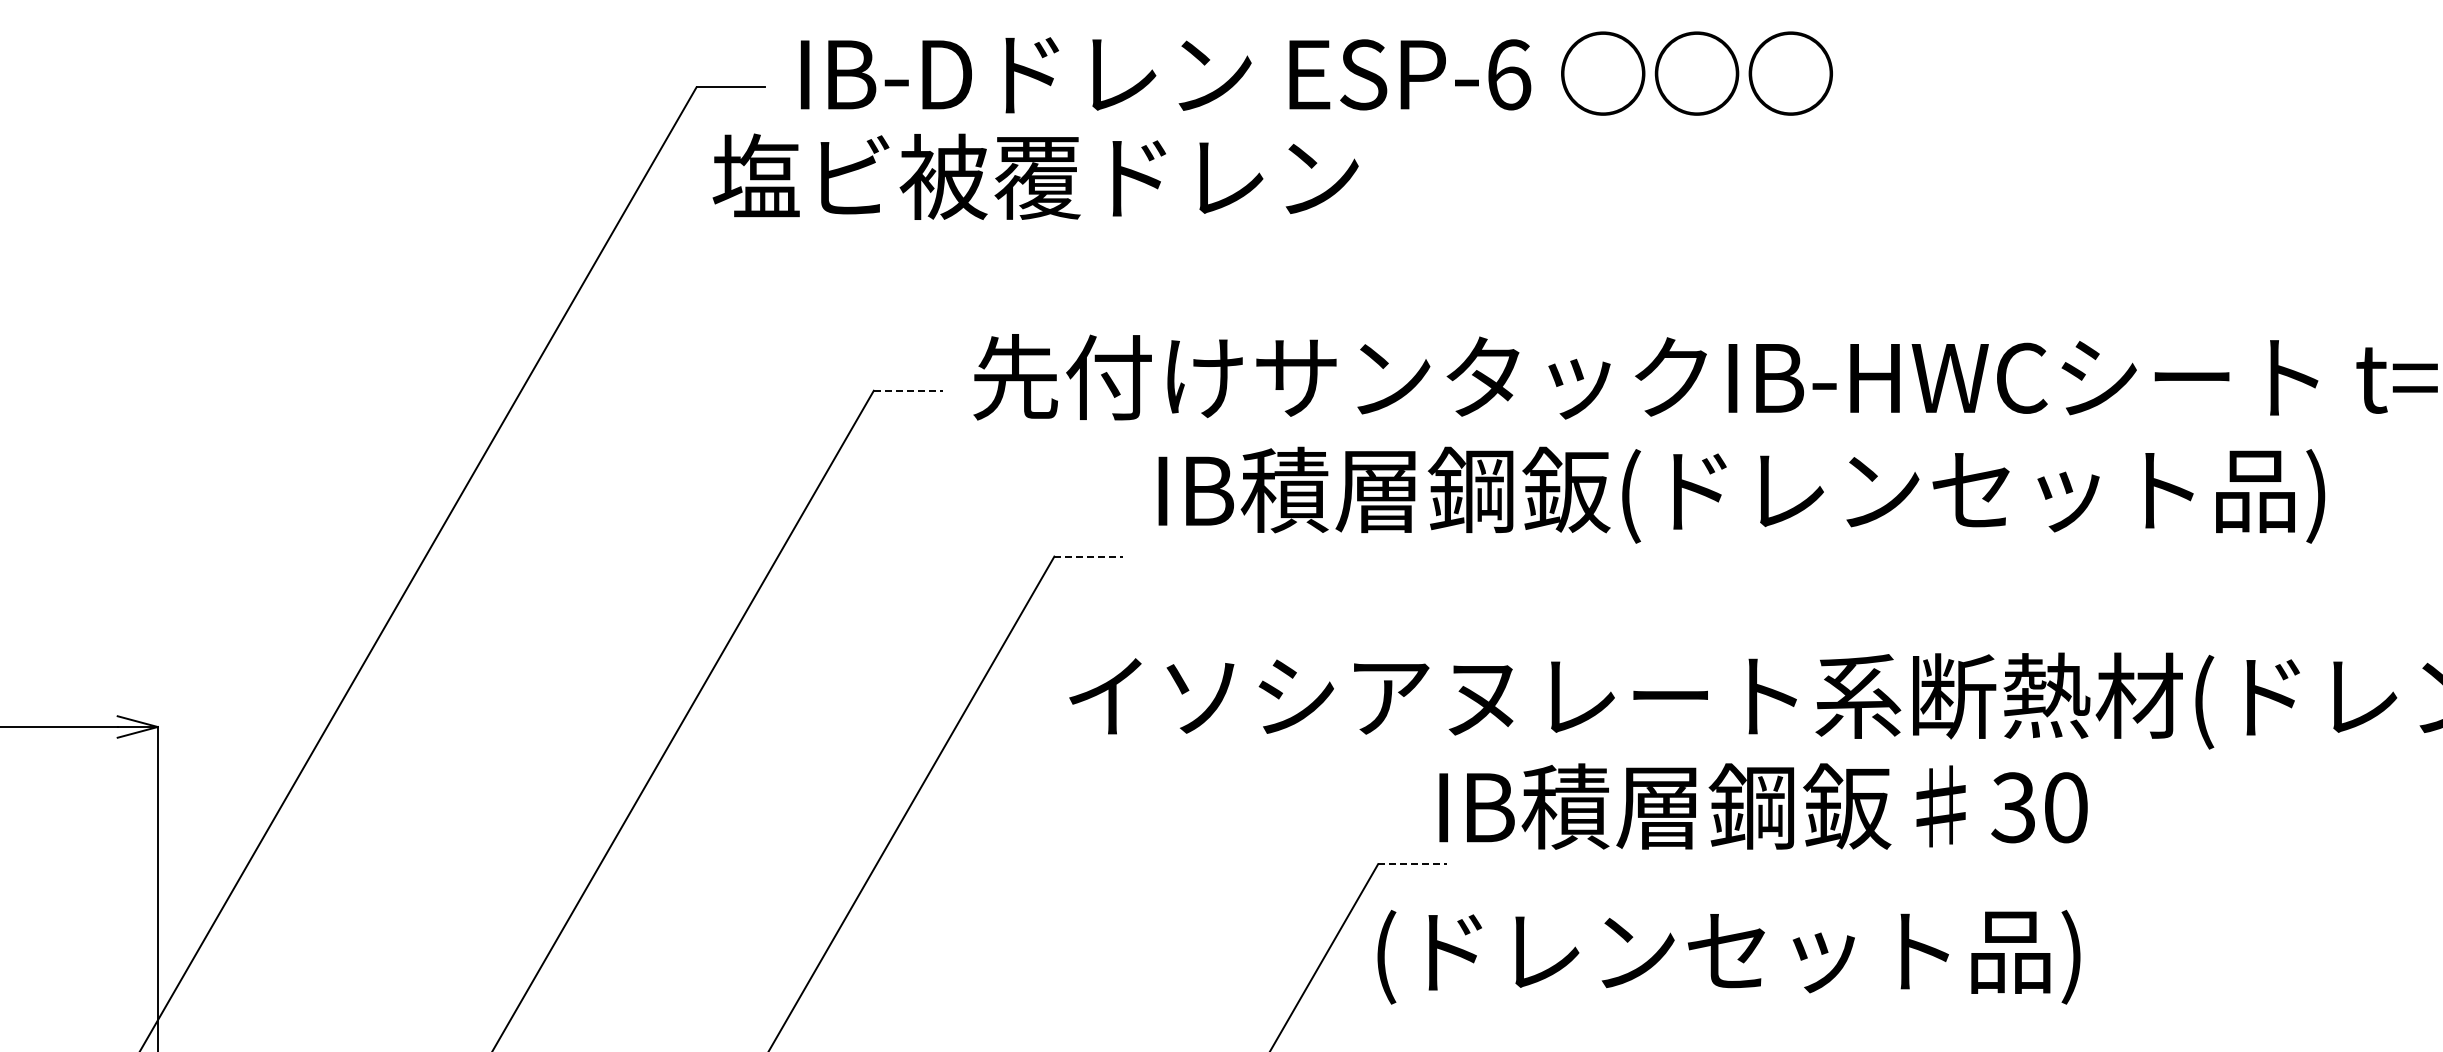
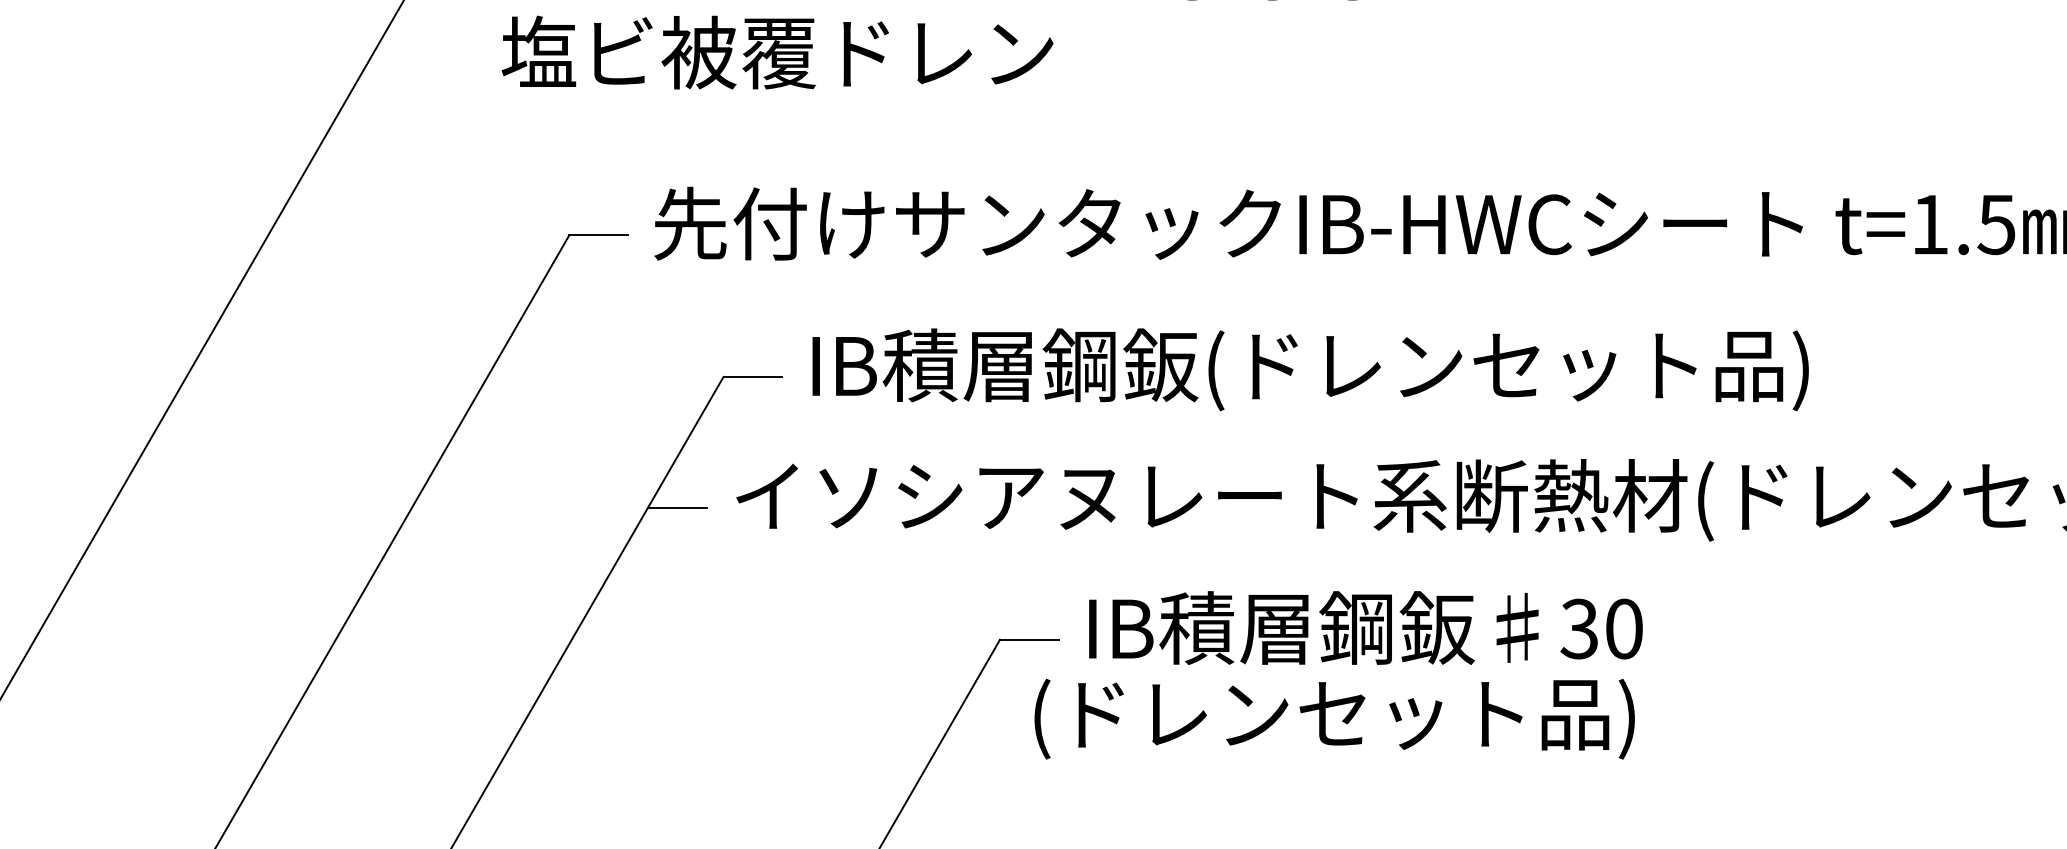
text: (1035, 176) -> (777, 52), moved
line: (908, 390) -> (598, 235), dashed -> solid
text: (1741, 494) -> (1310, 369), moved
line: (1089, 556) -> (753, 376), dashed -> solid
line: (1000, 709) -> (677, 507), added
text: (1763, 806) -> (1365, 627), moved
line: (1413, 864) -> (1030, 639), dashed -> solid
text: (1728, 957) -> (1334, 719), moved

